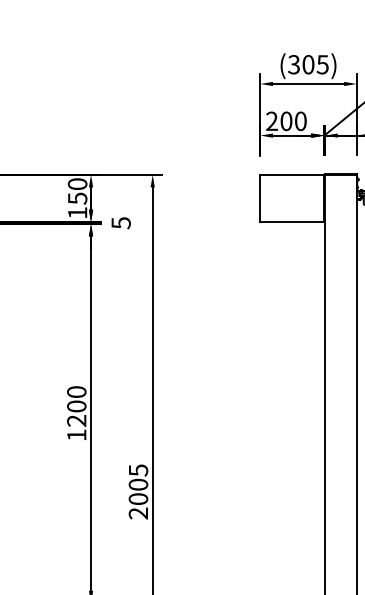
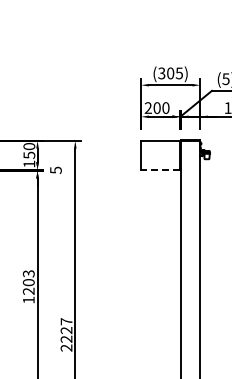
line: (291, 221) -> (160, 169), solid -> dashed
text: (76, 391) -> (28, 273), 1200 -> 1203
text: (138, 484) -> (66, 330), 2005 -> 2227

